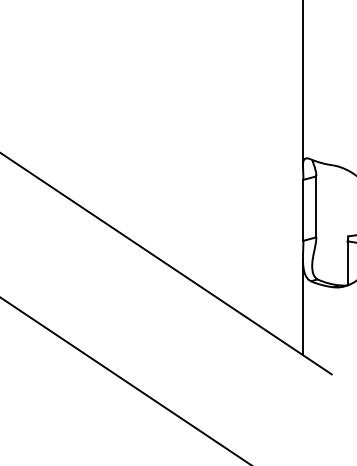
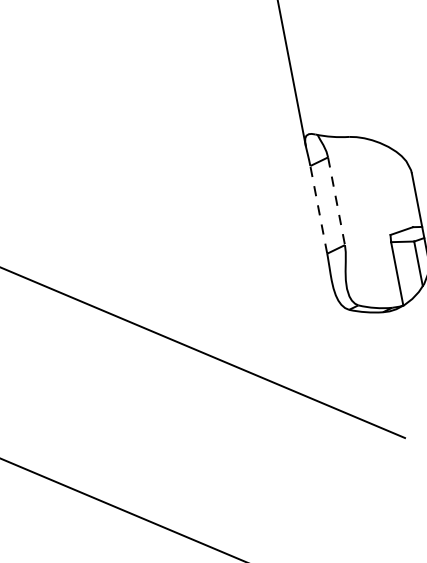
line: (316, 207) -> (336, 202), solid -> dashed
line: (303, 209) -> (318, 208), solid -> dashed
line: (302, 307) -> (344, 349), removed

